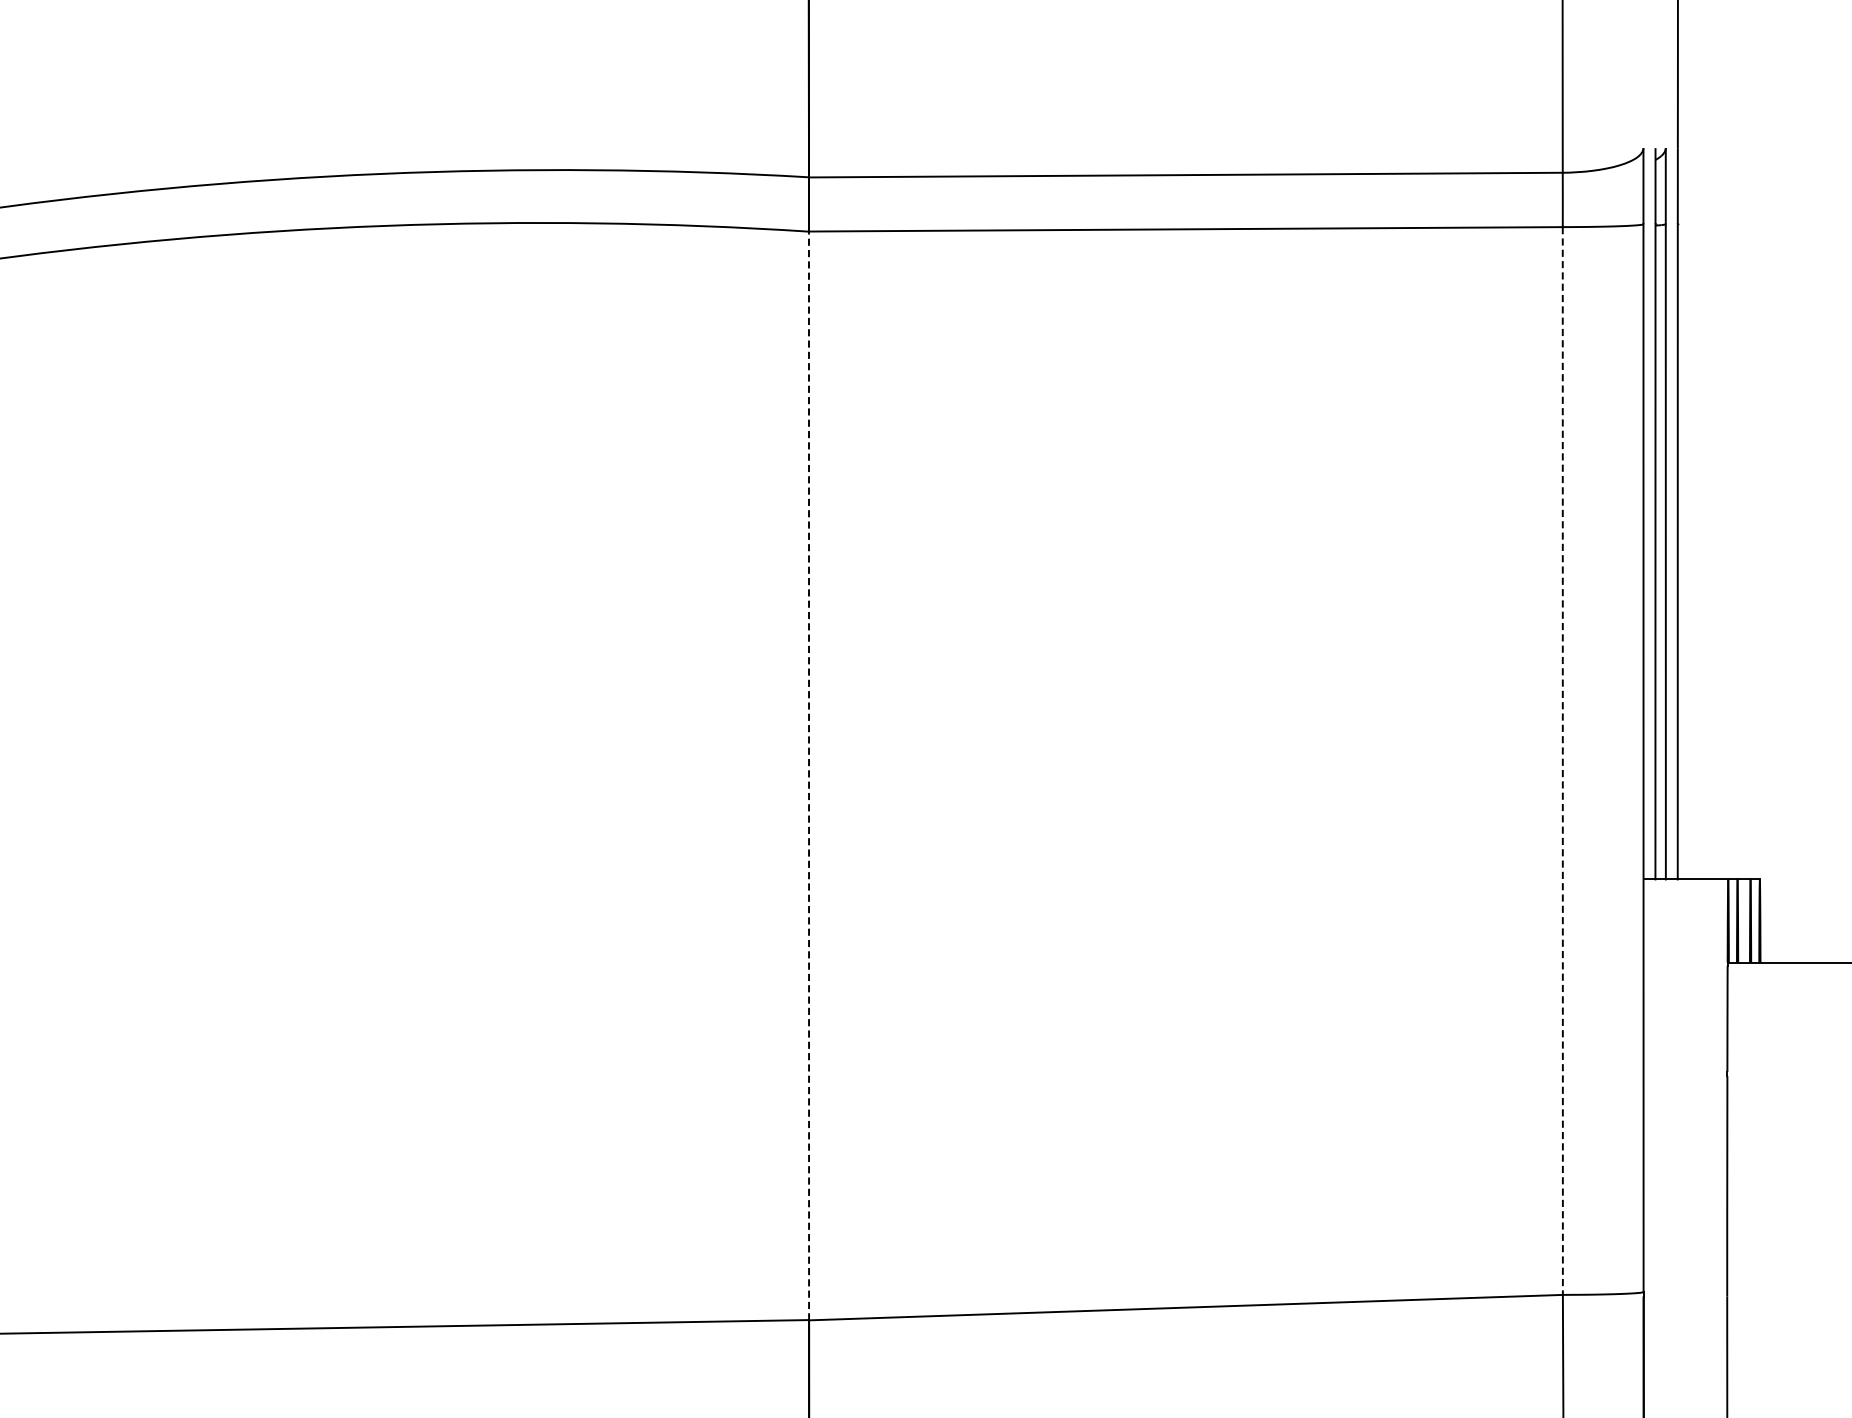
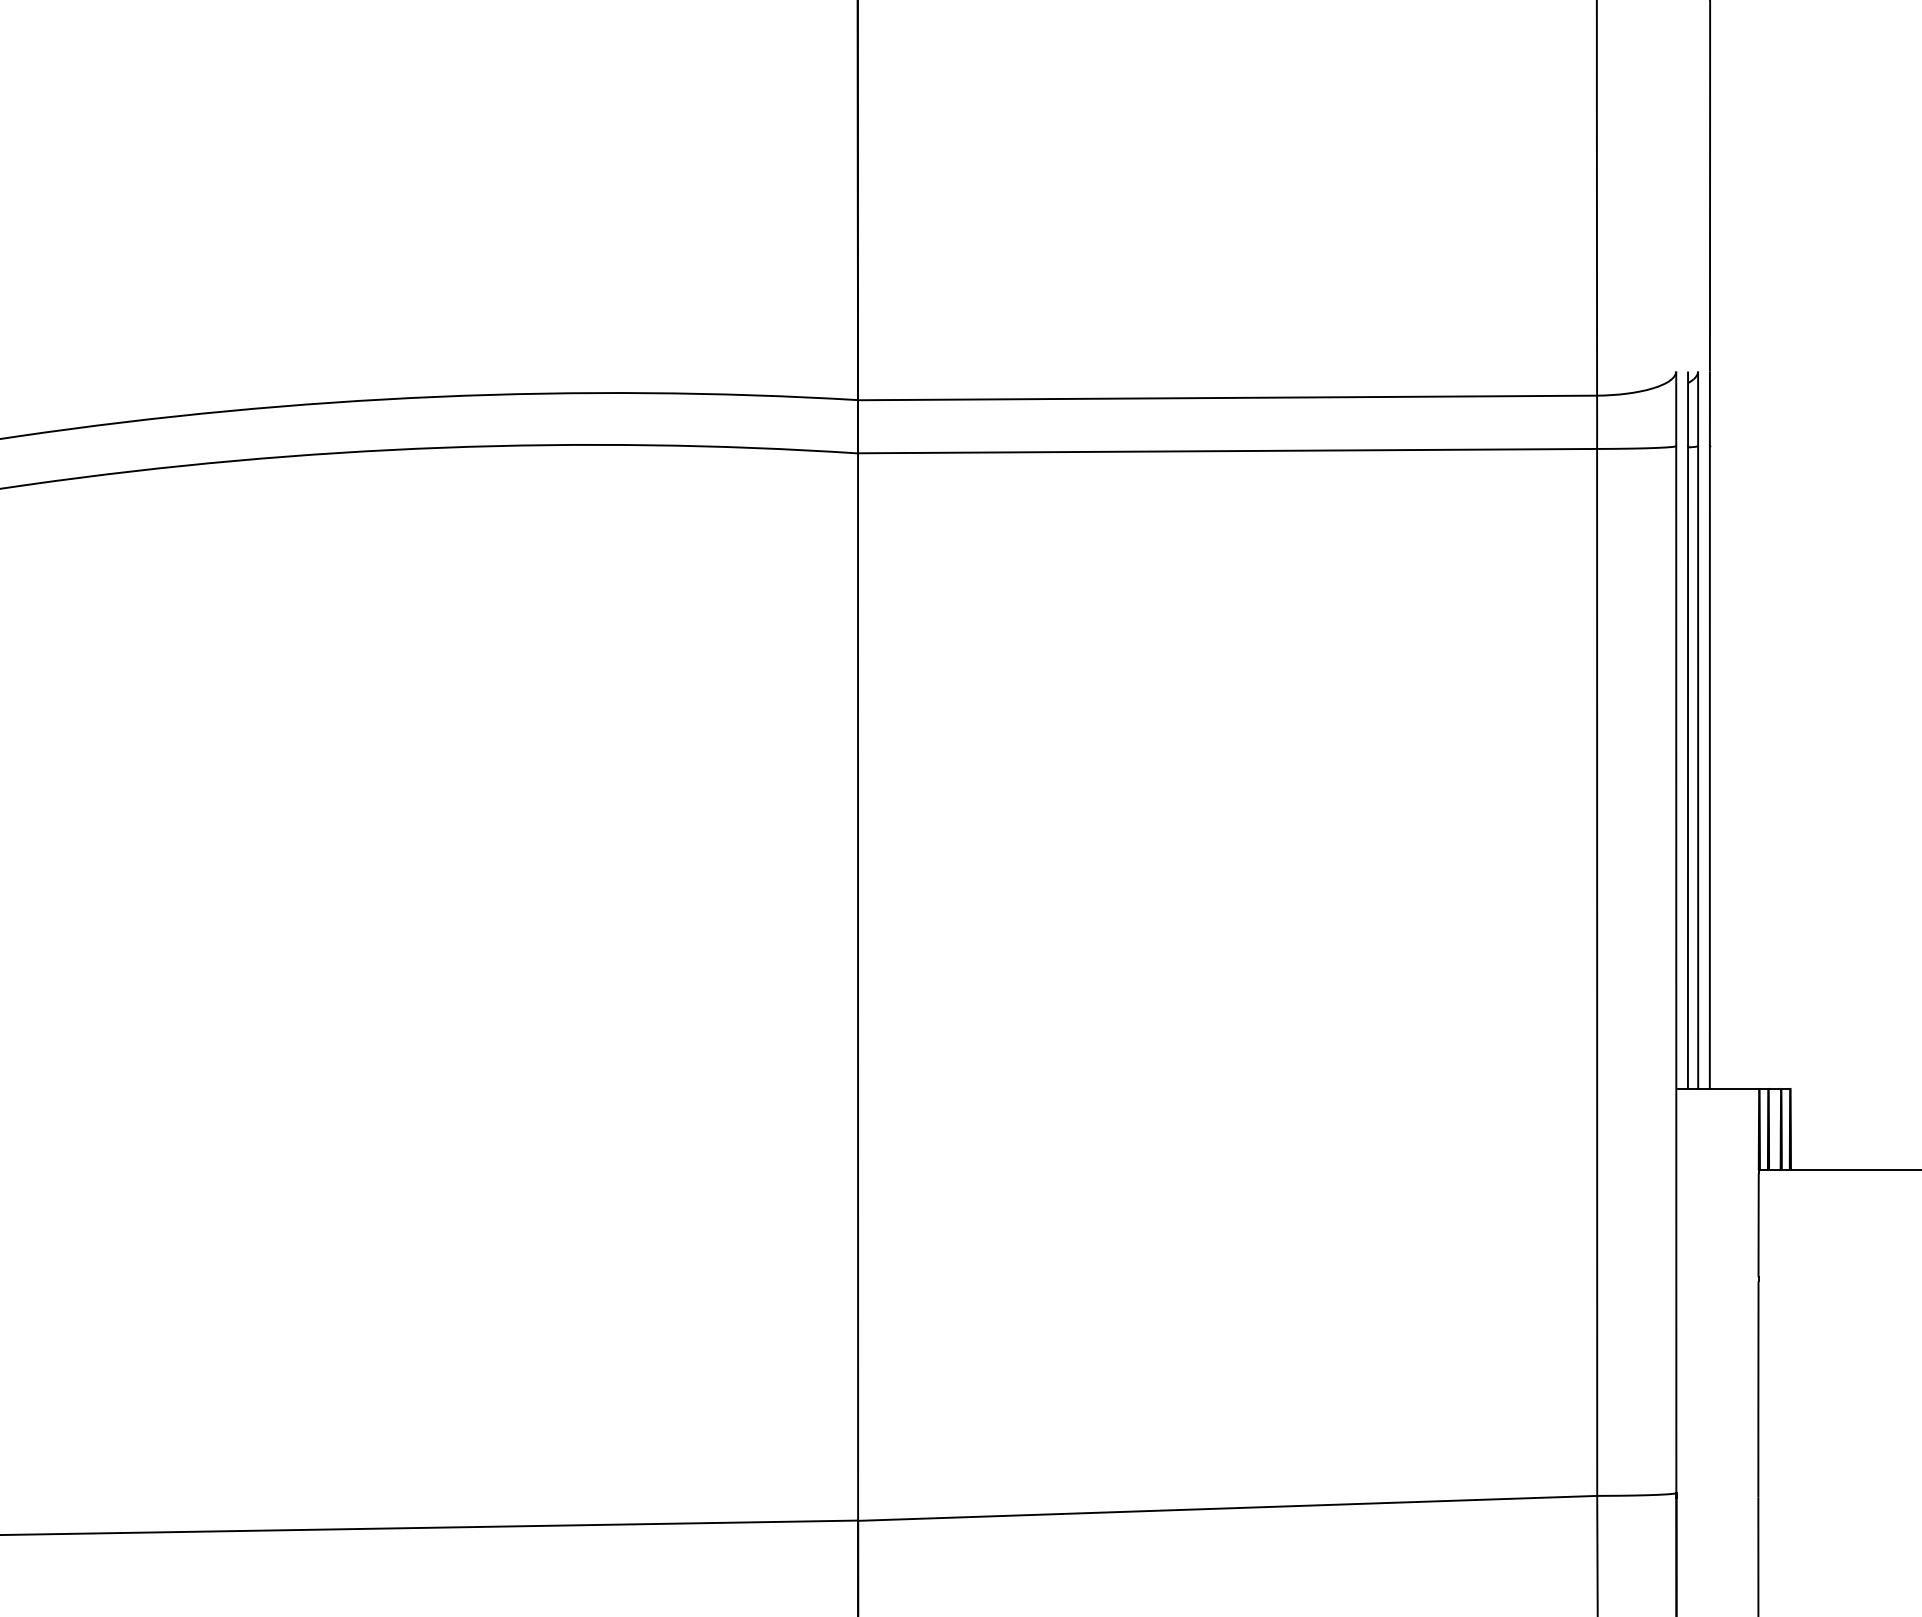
line: (1563, 761) -> (1597, 972), dashed -> solid
line: (809, 776) -> (858, 987), dashed -> solid

